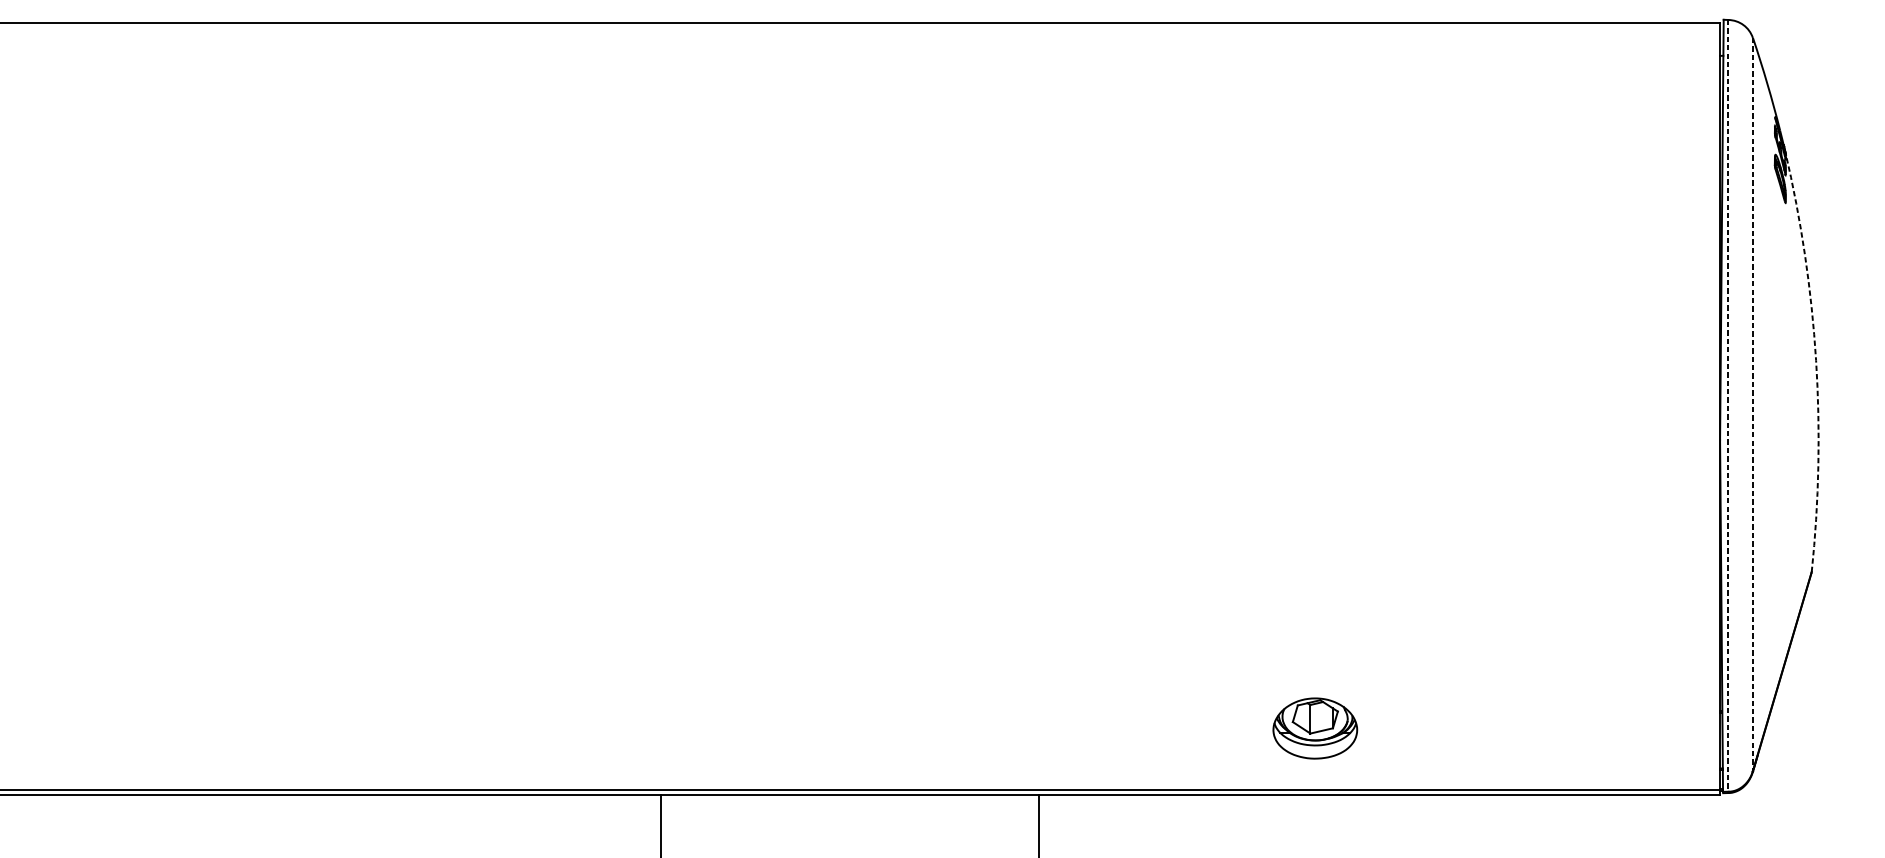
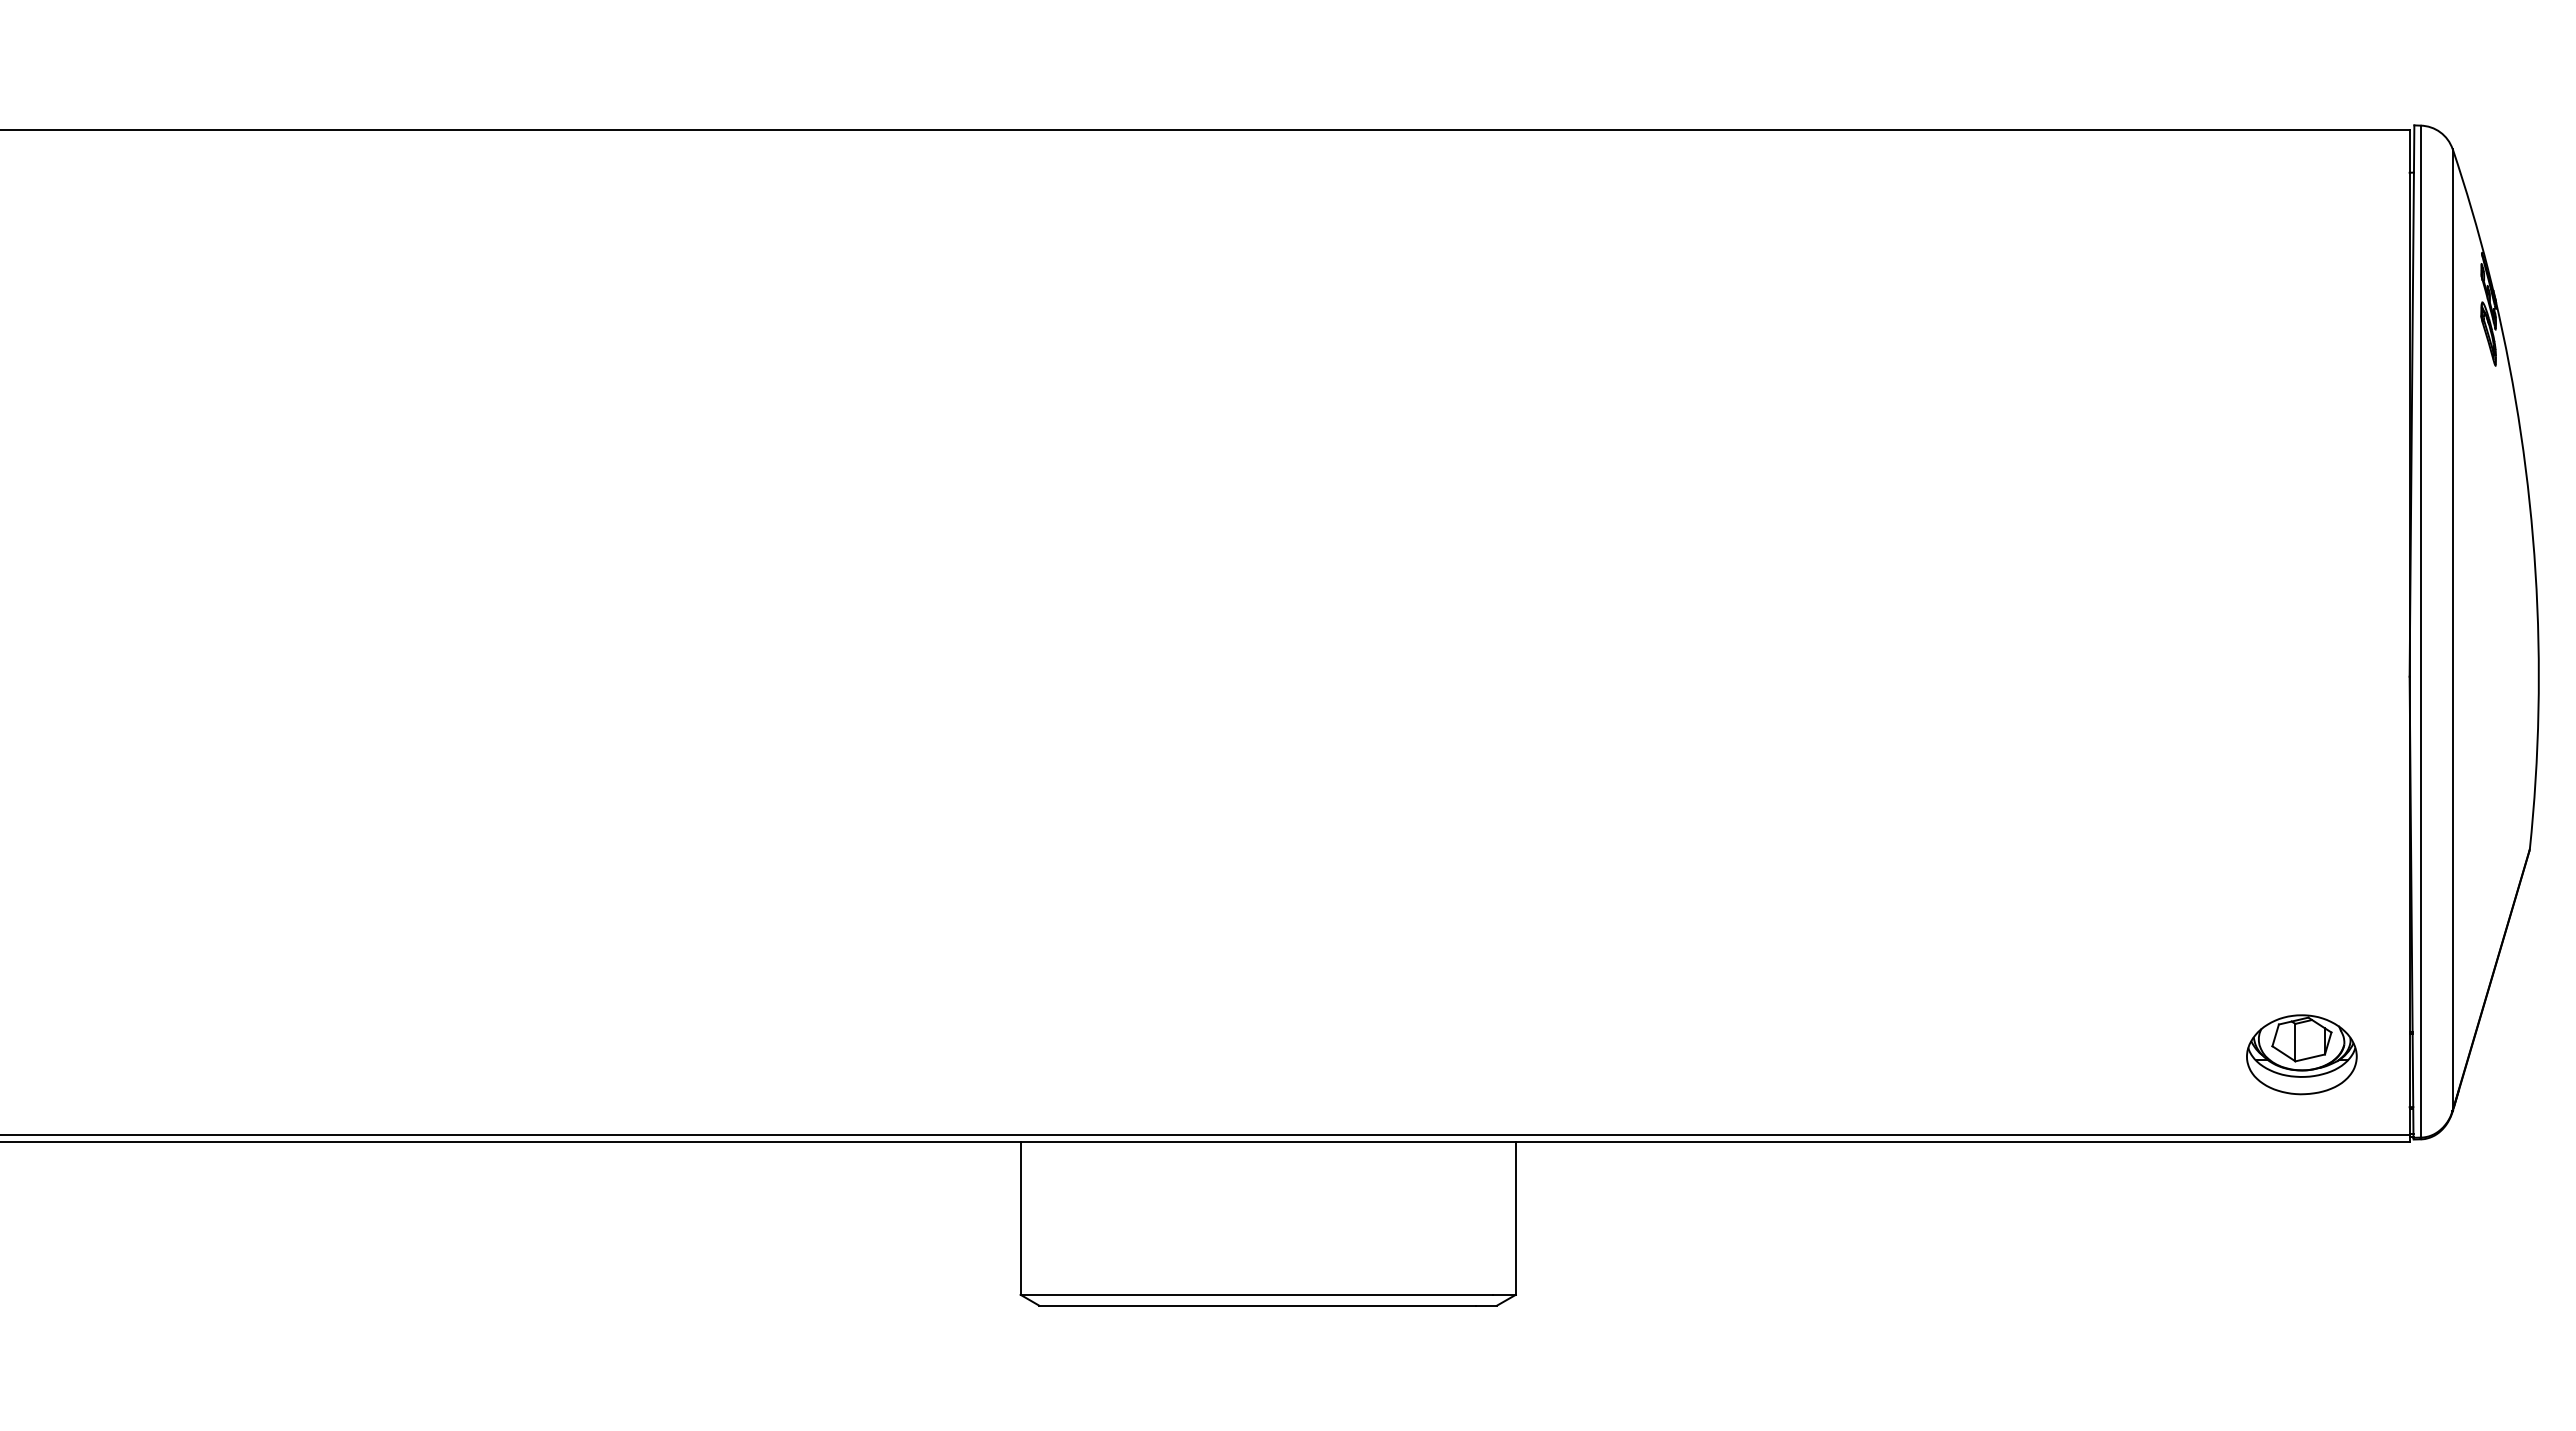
arc: (1816, 360) -> (2535, 572), dashed -> solid
line: (1752, 404) -> (2452, 629), dashed -> solid
line: (1728, 405) -> (2420, 631), dashed -> solid
part: (1315, 728) -> (2301, 1054), moved

